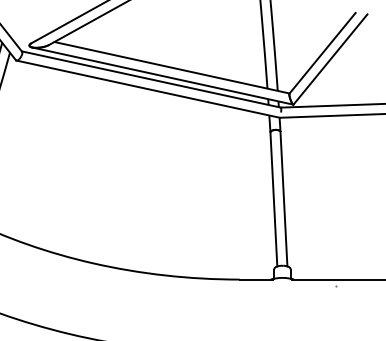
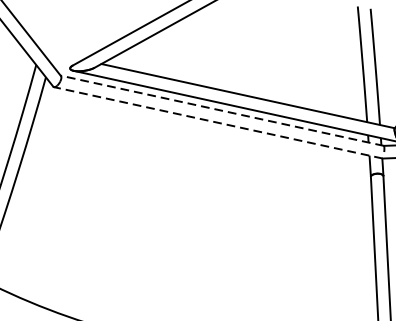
line: (151, 79) -> (222, 110), solid -> dashed
line: (148, 89) -> (218, 123), solid -> dashed

